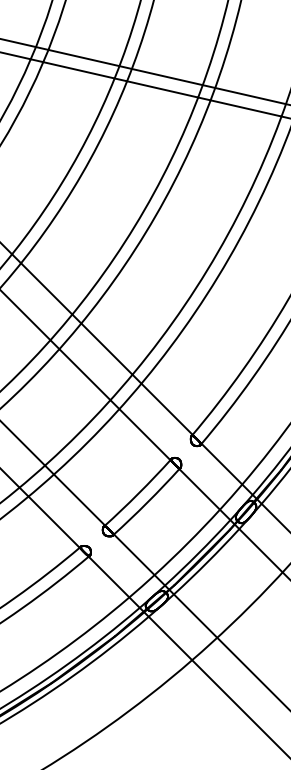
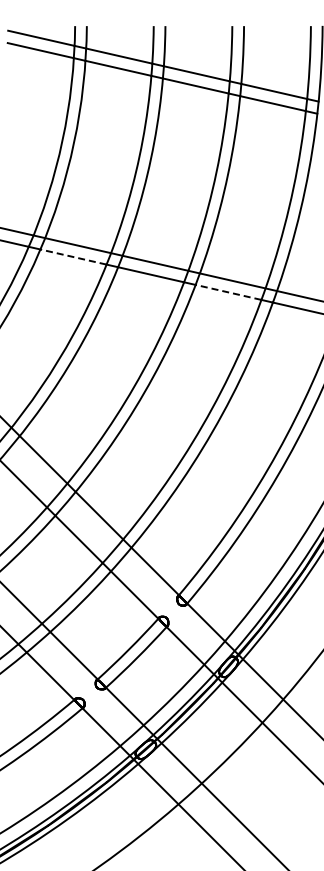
line: (78, 70) -> (73, 257), solid -> dashed
line: (246, 108) -> (228, 292), solid -> dashed

